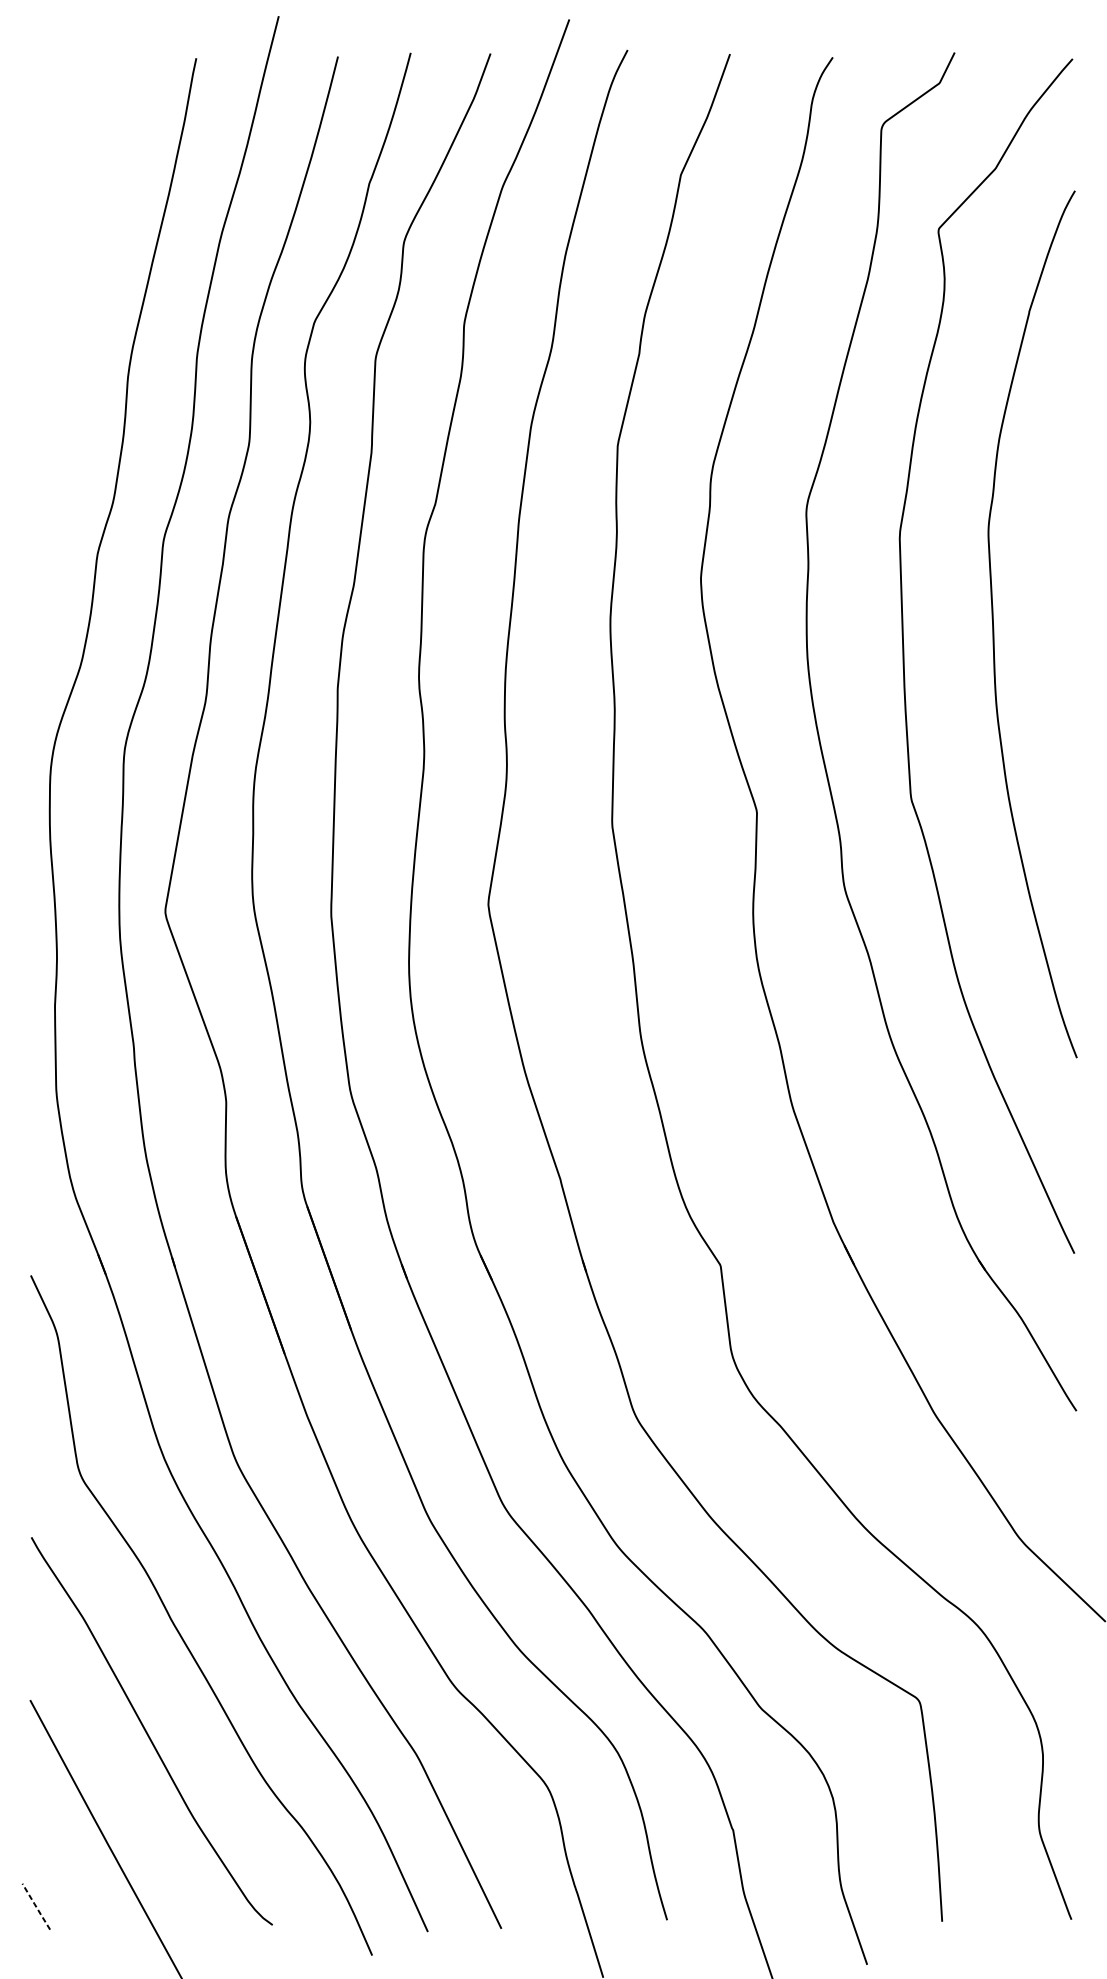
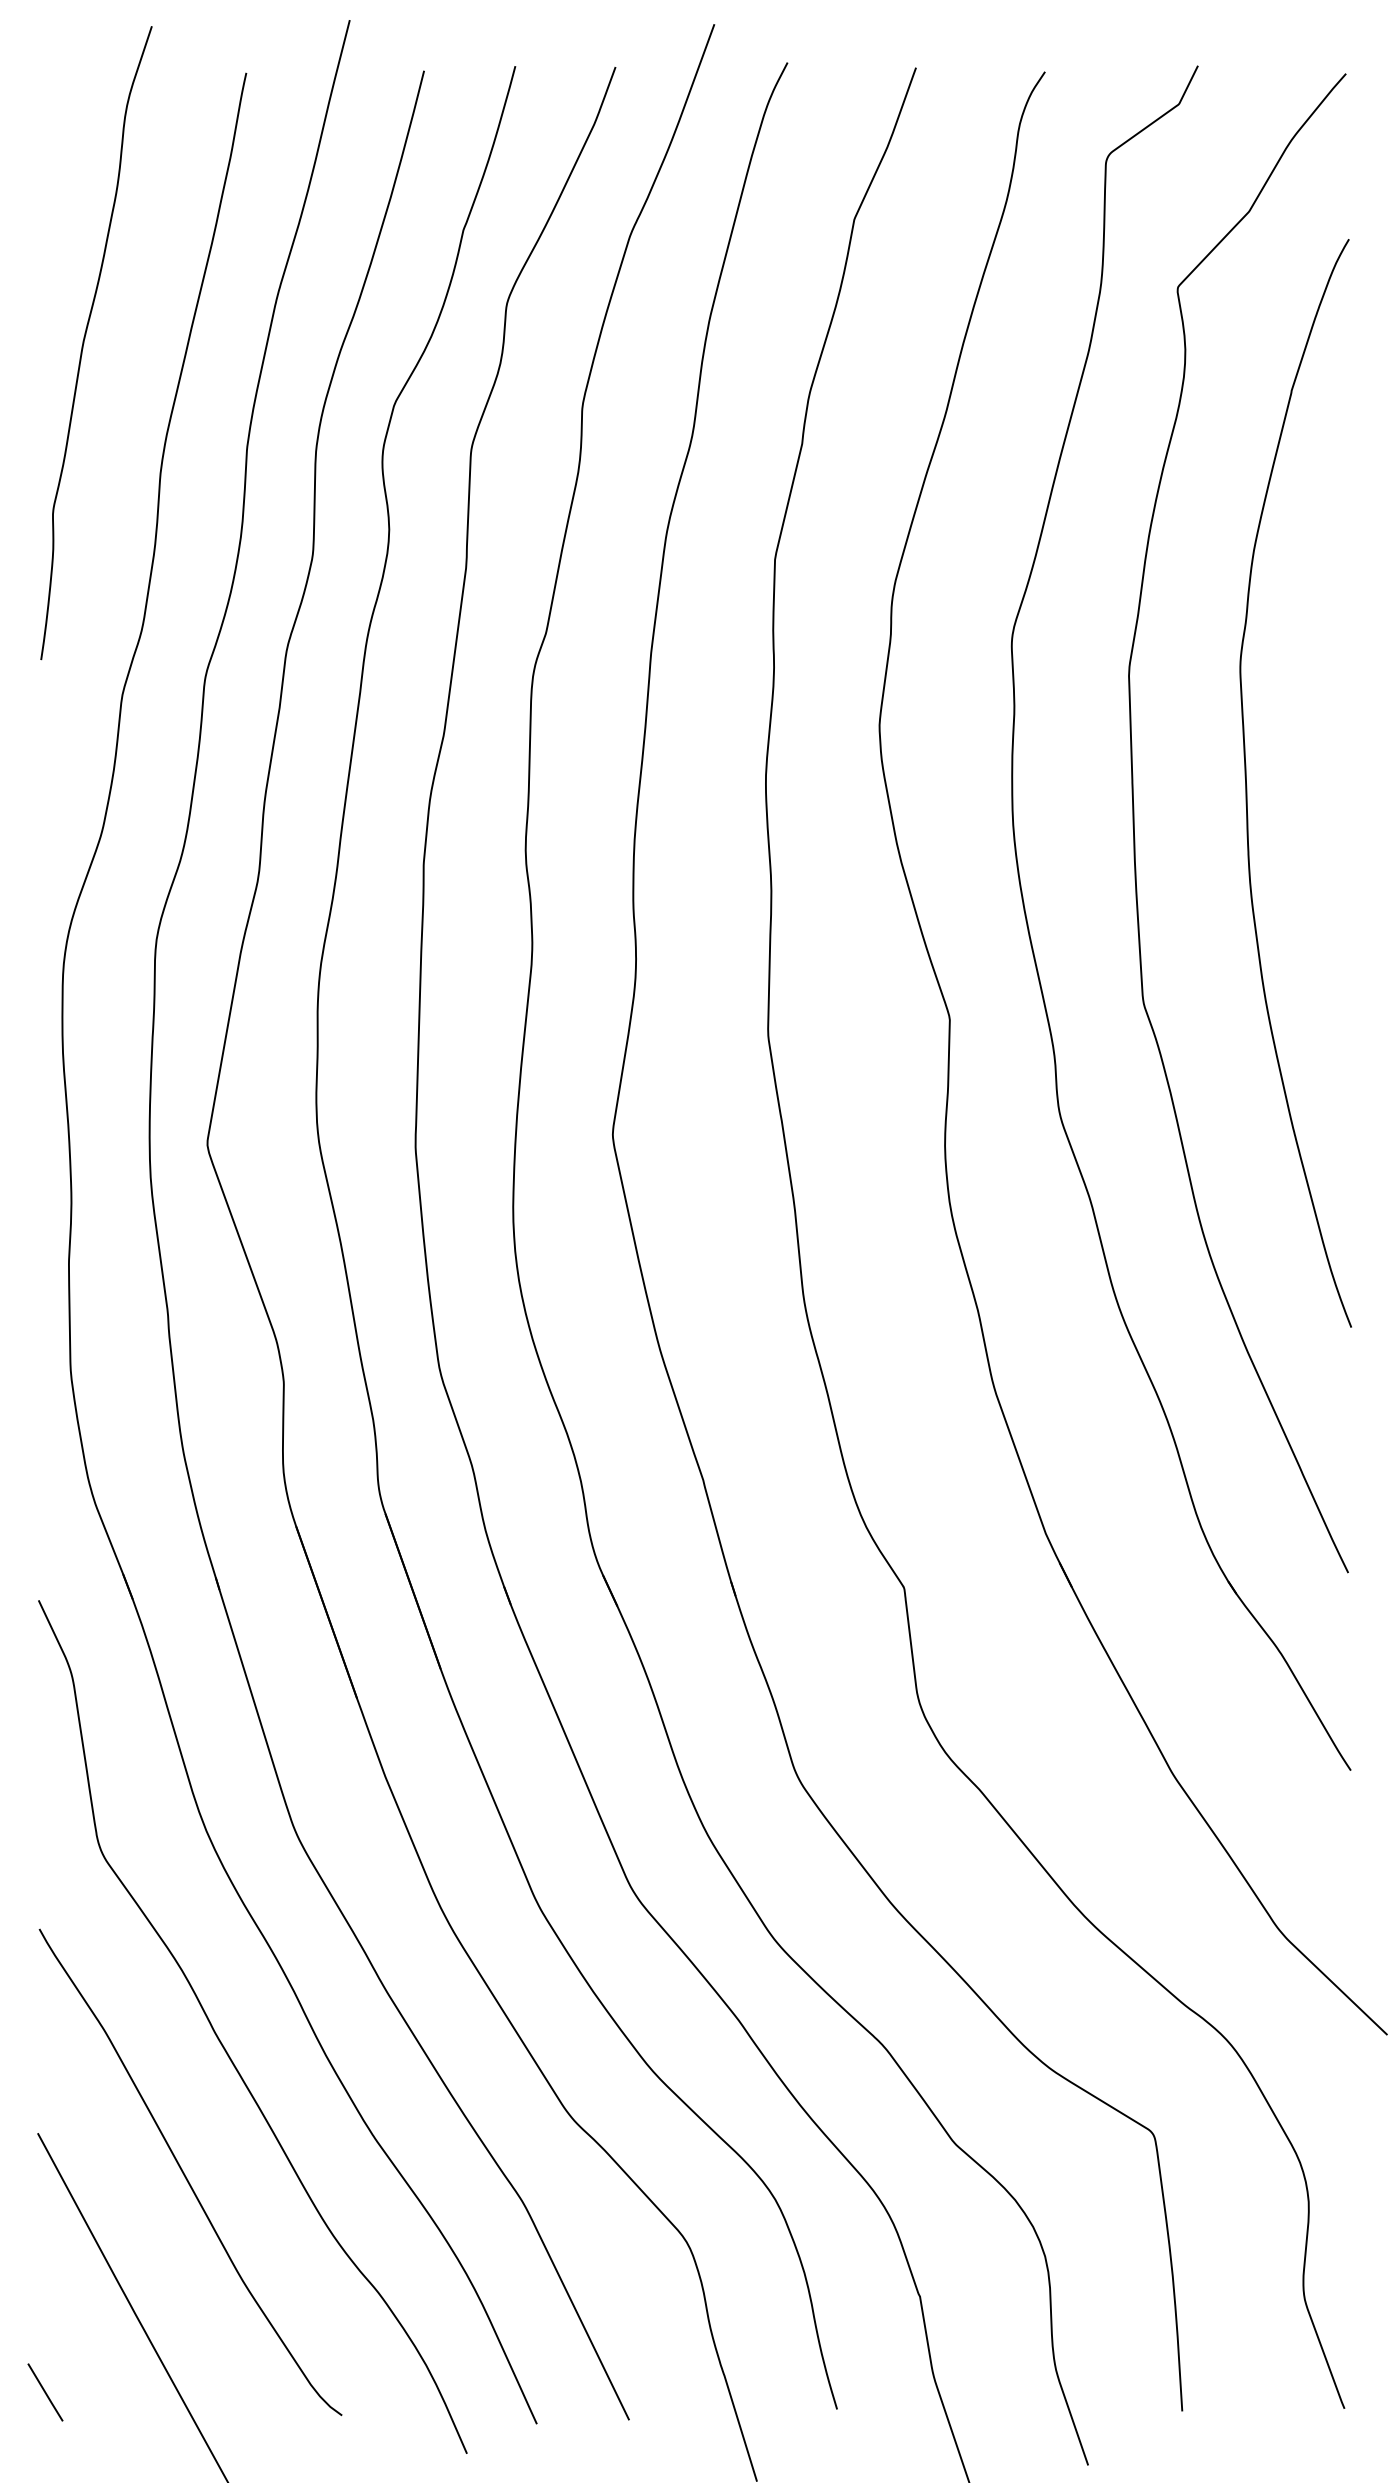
curve: (67, 273) -> (84, 343), added
line: (36, 1906) -> (45, 2392), dashed -> solid

